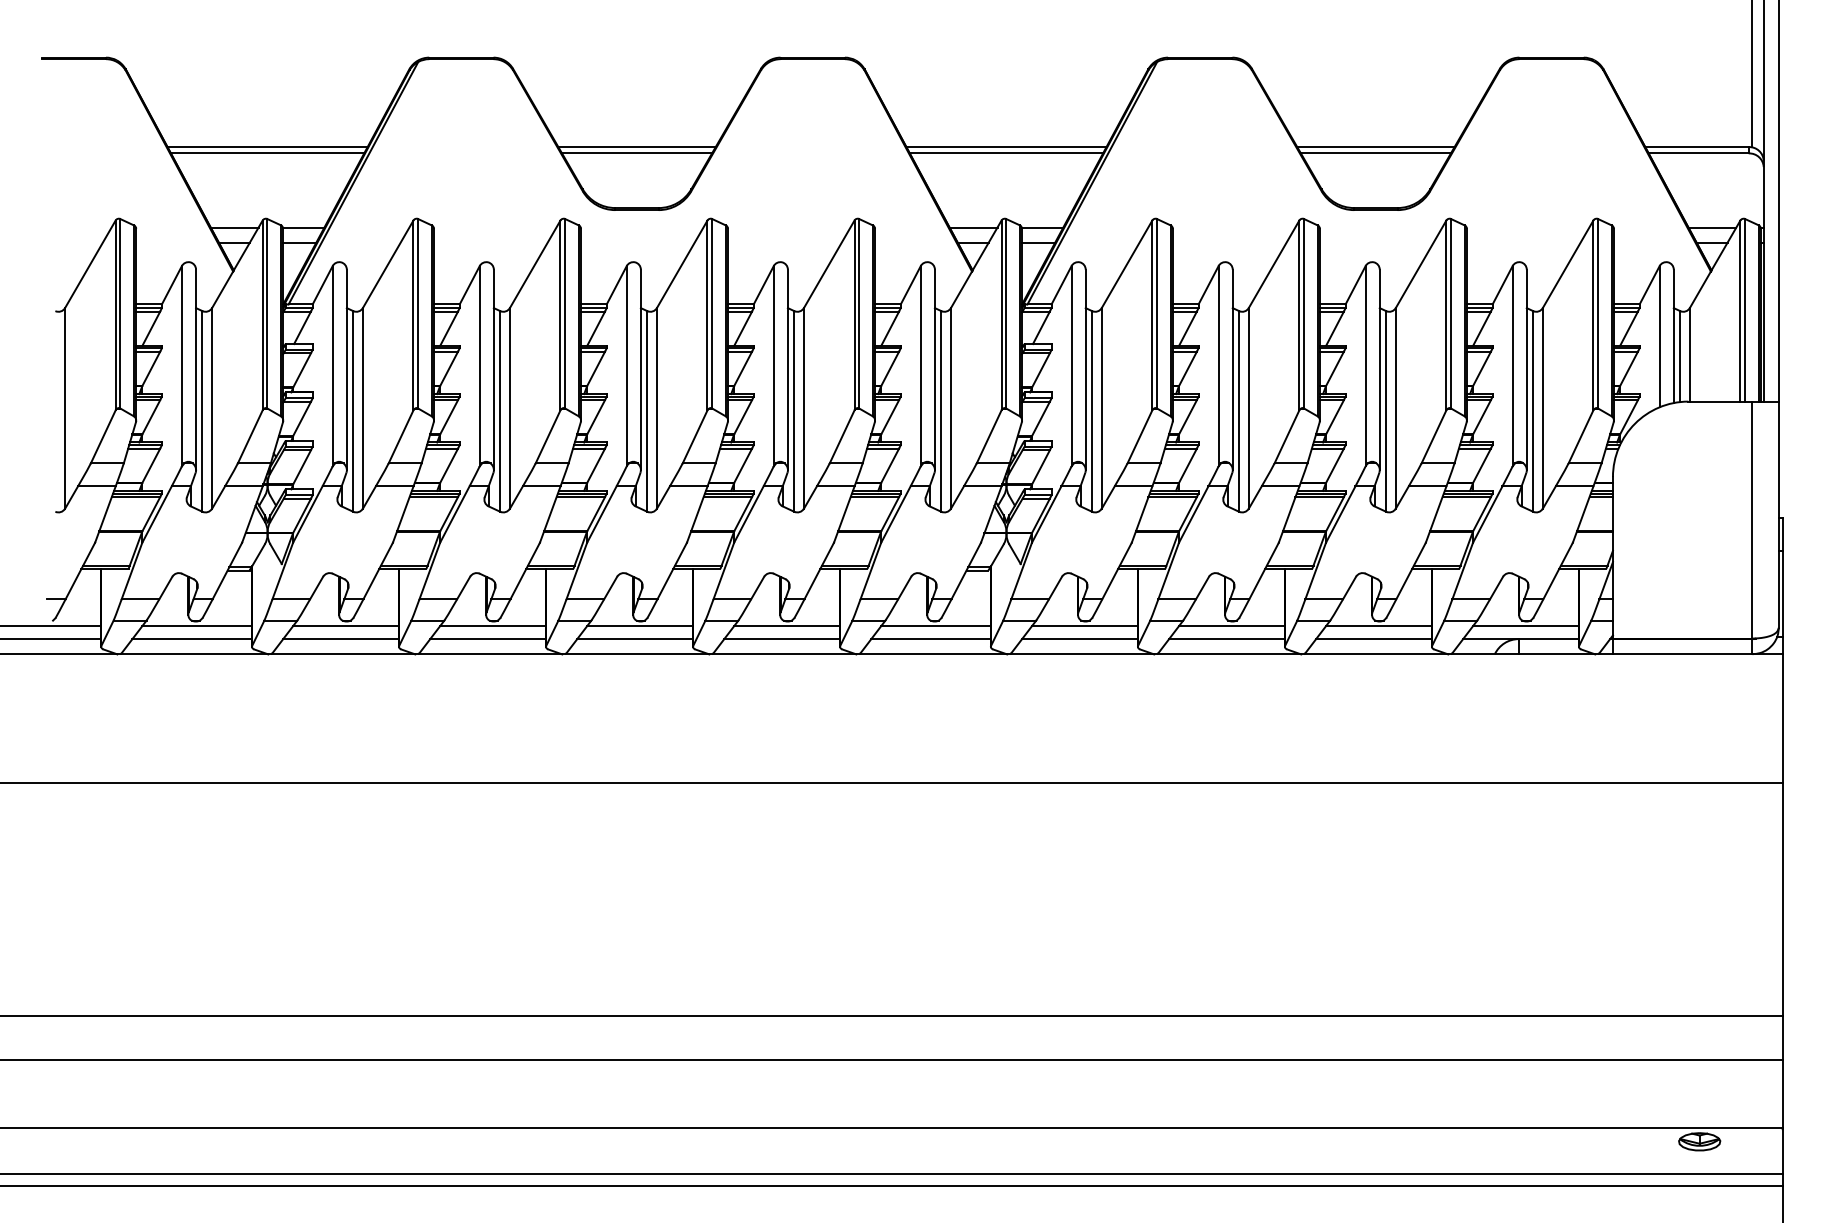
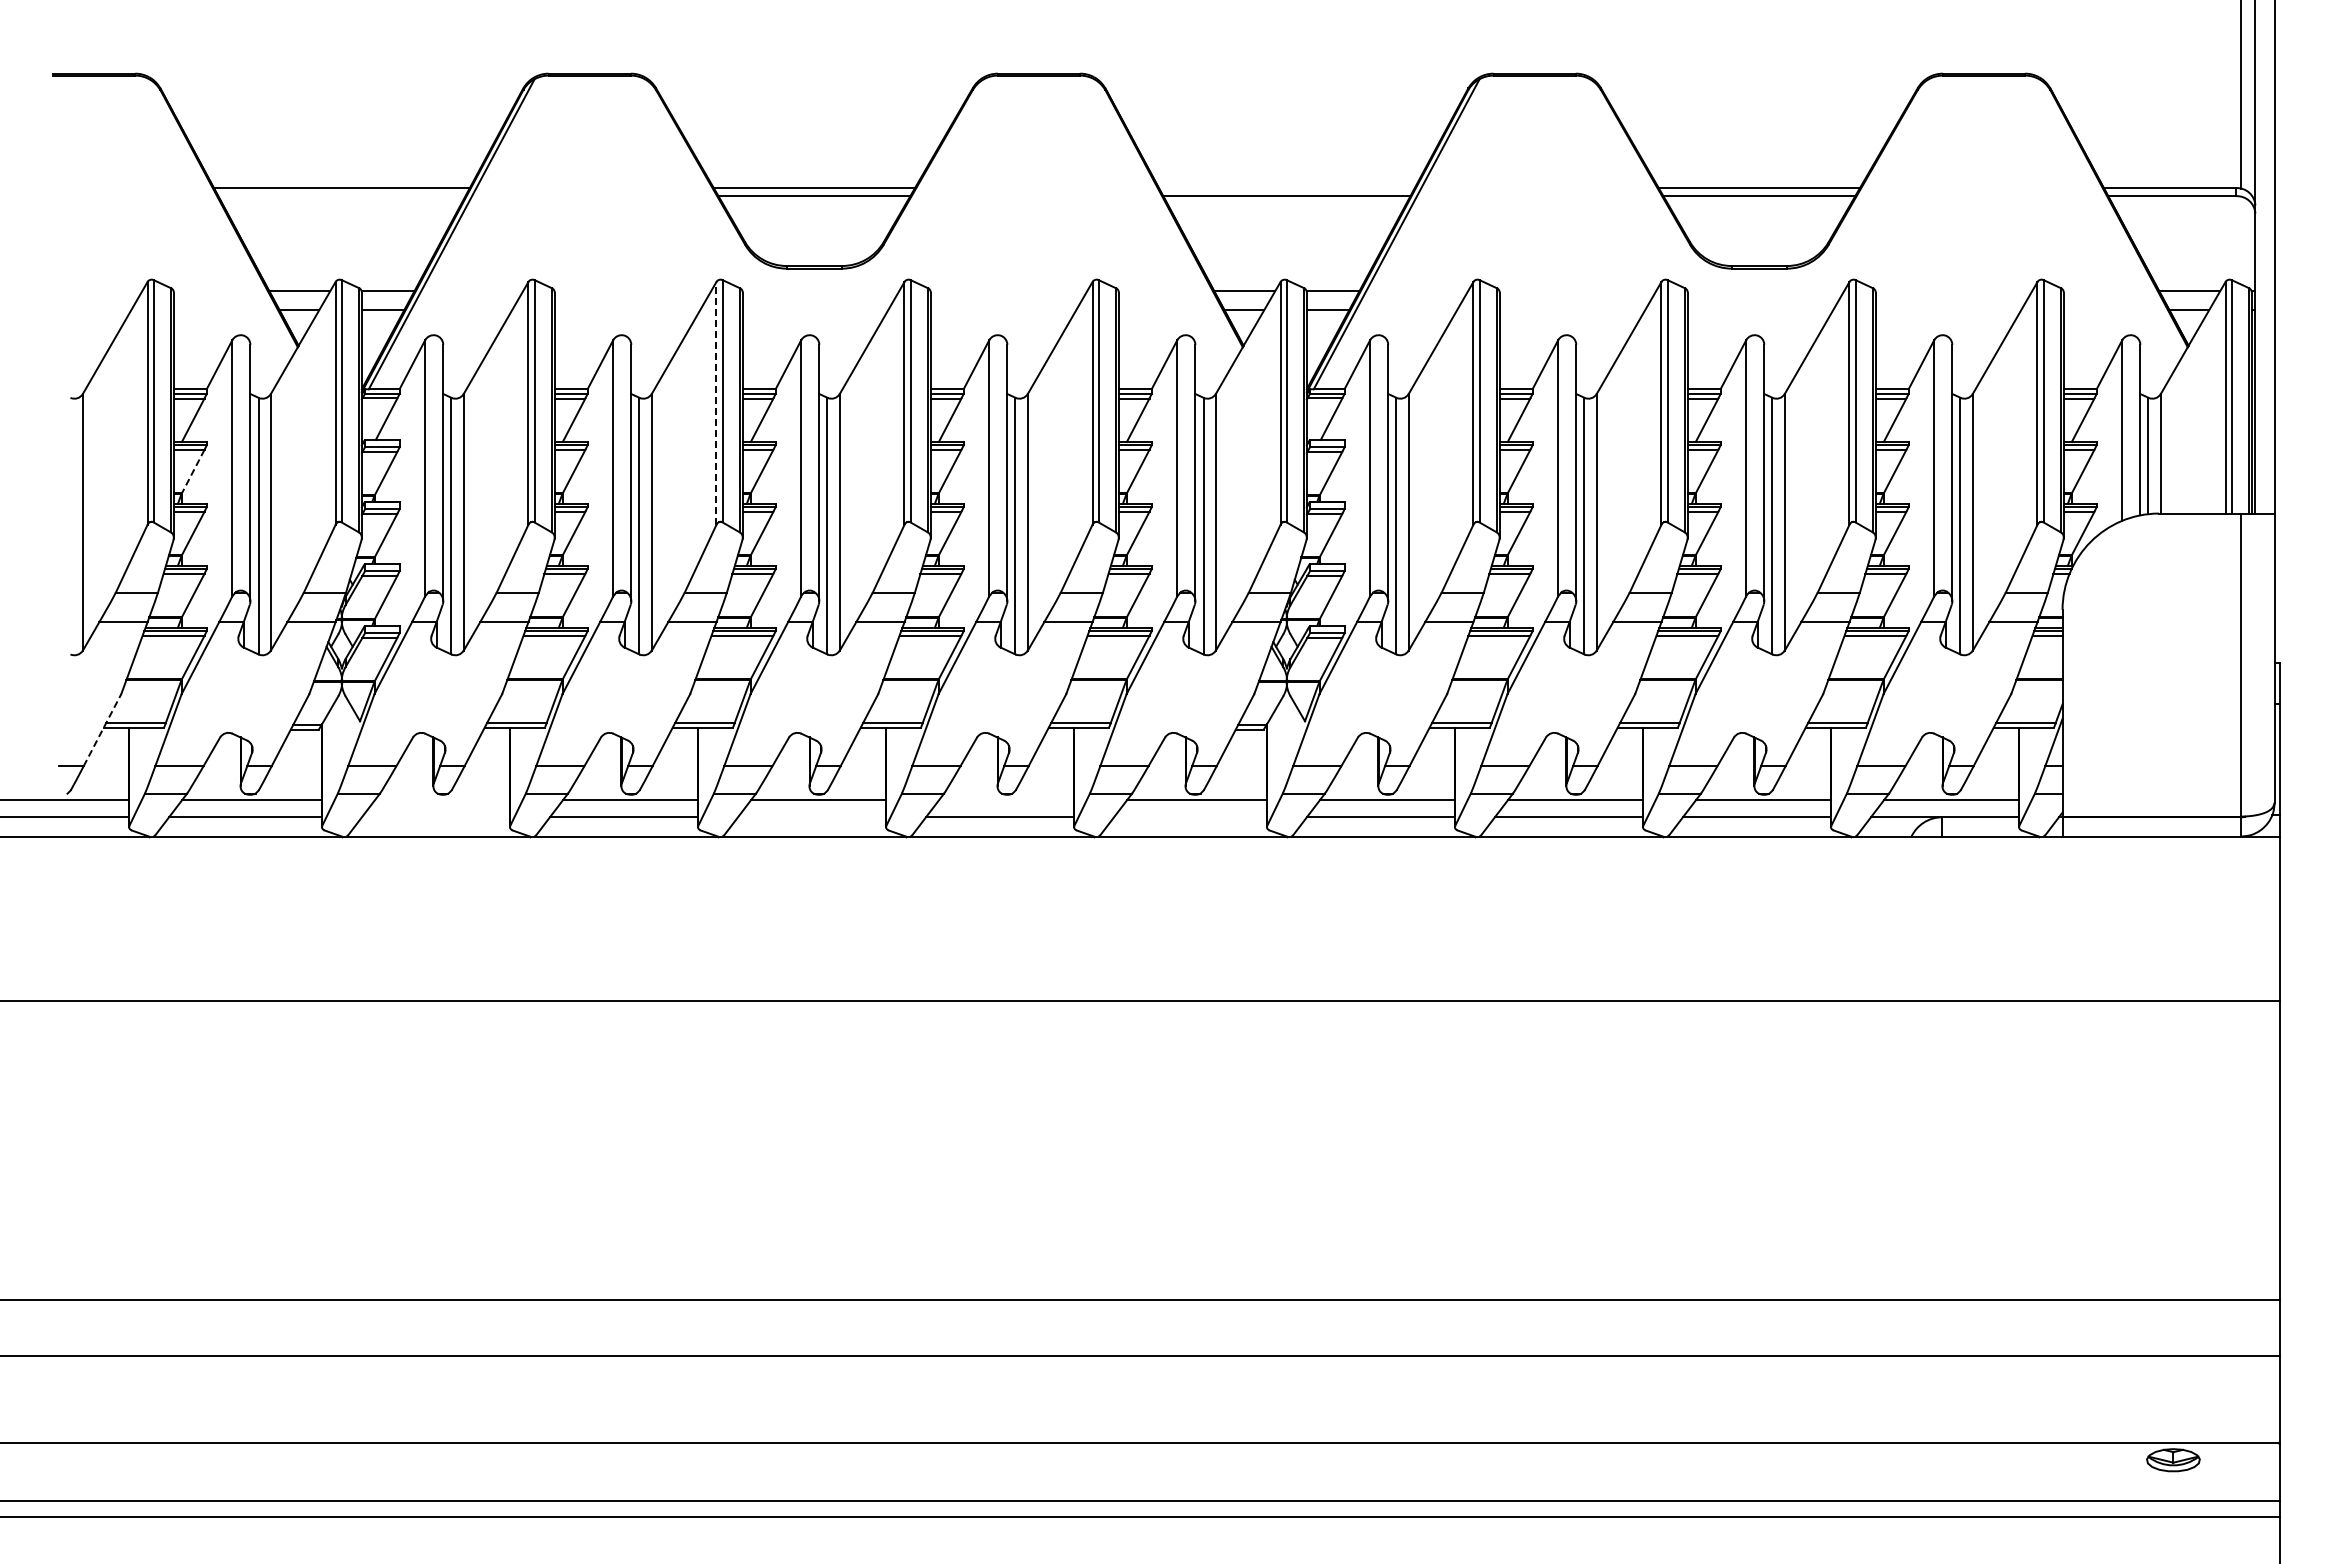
line: (1006, 146) -> (1286, 187), removed
line: (267, 153) -> (341, 196), removed
line: (560, 314) -> (716, 402), solid -> dashed
line: (151, 368) -> (193, 471), solid -> dashed
line: (80, 571) -> (102, 730), solid -> dashed
line: (346, 625) -> (442, 800), removed
line: (787, 625) -> (1006, 800), removed
line: (340, 639) -> (435, 817), removed
line: (634, 639) -> (811, 817), removed
line: (930, 639) -> (1189, 817), removed

